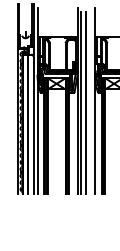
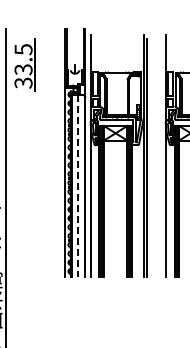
line: (85, 102) -> (153, 157), removed
line: (28, 123) -> (78, 185), solid -> dashed

